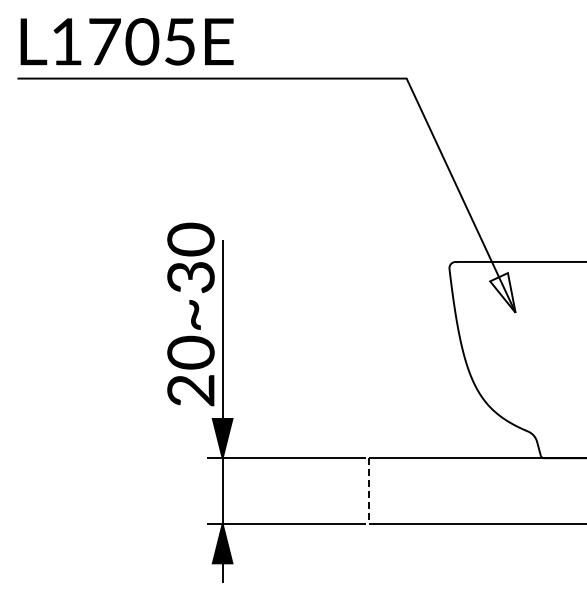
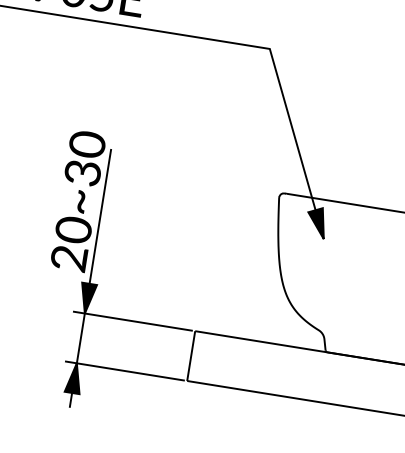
fill: (502, 292) -> (316, 222), added
line: (368, 491) -> (191, 356), dashed -> solid

